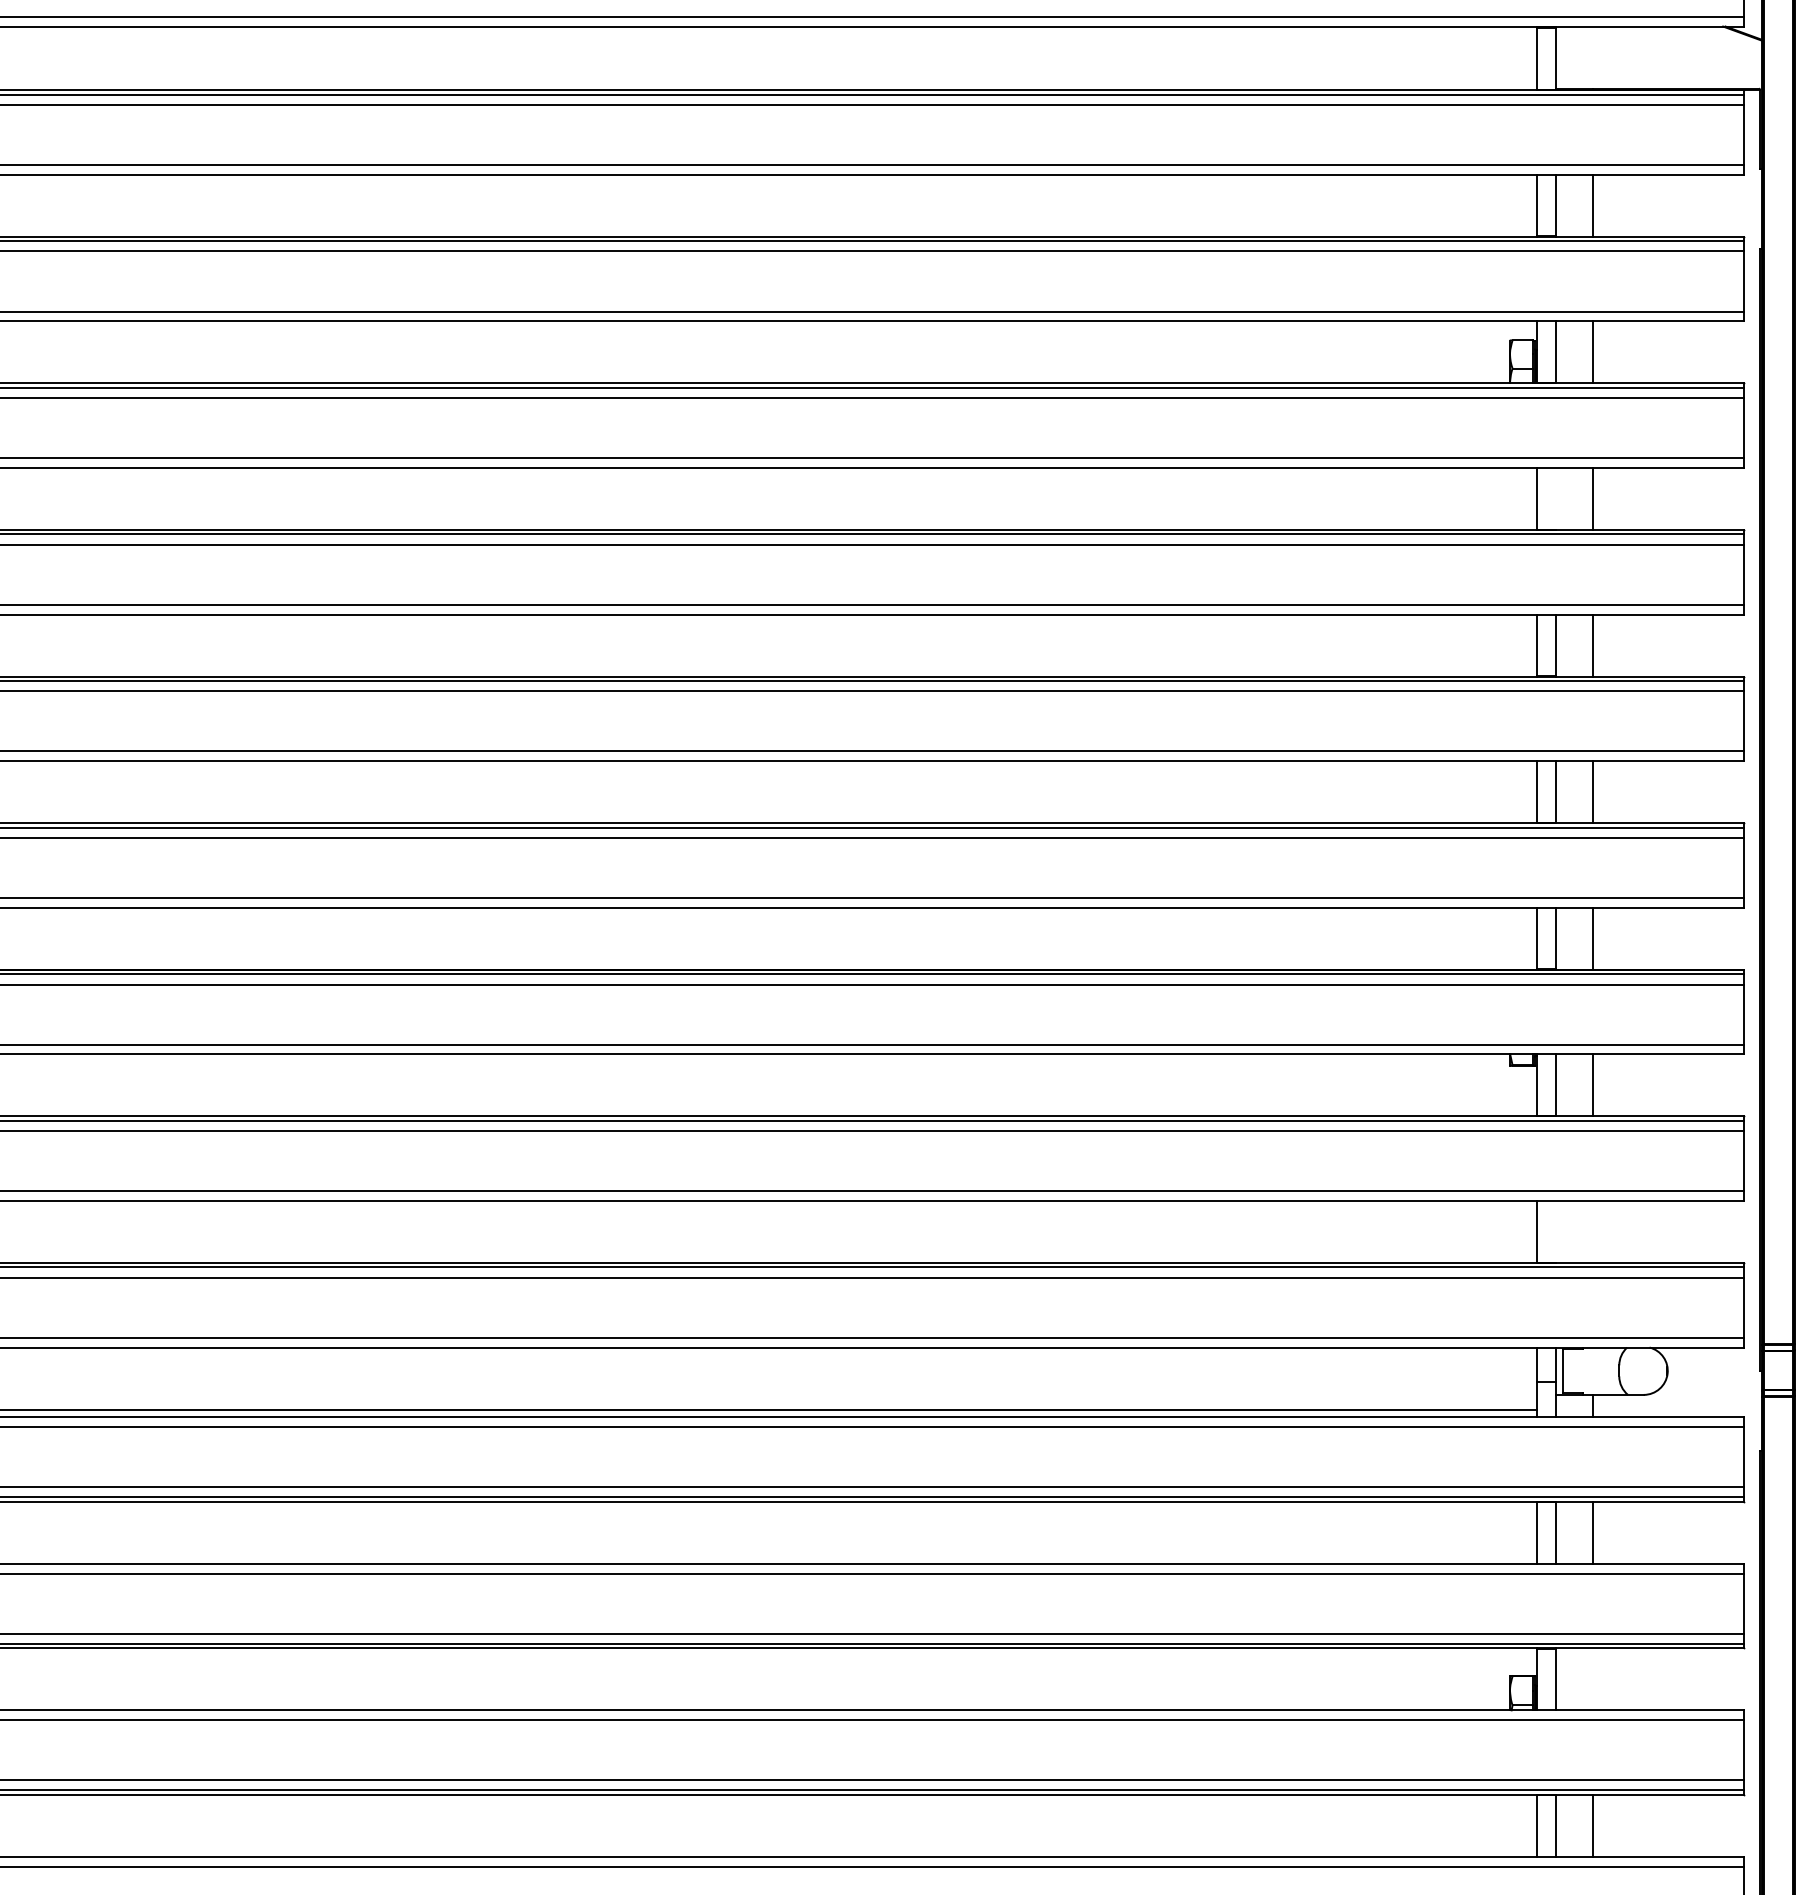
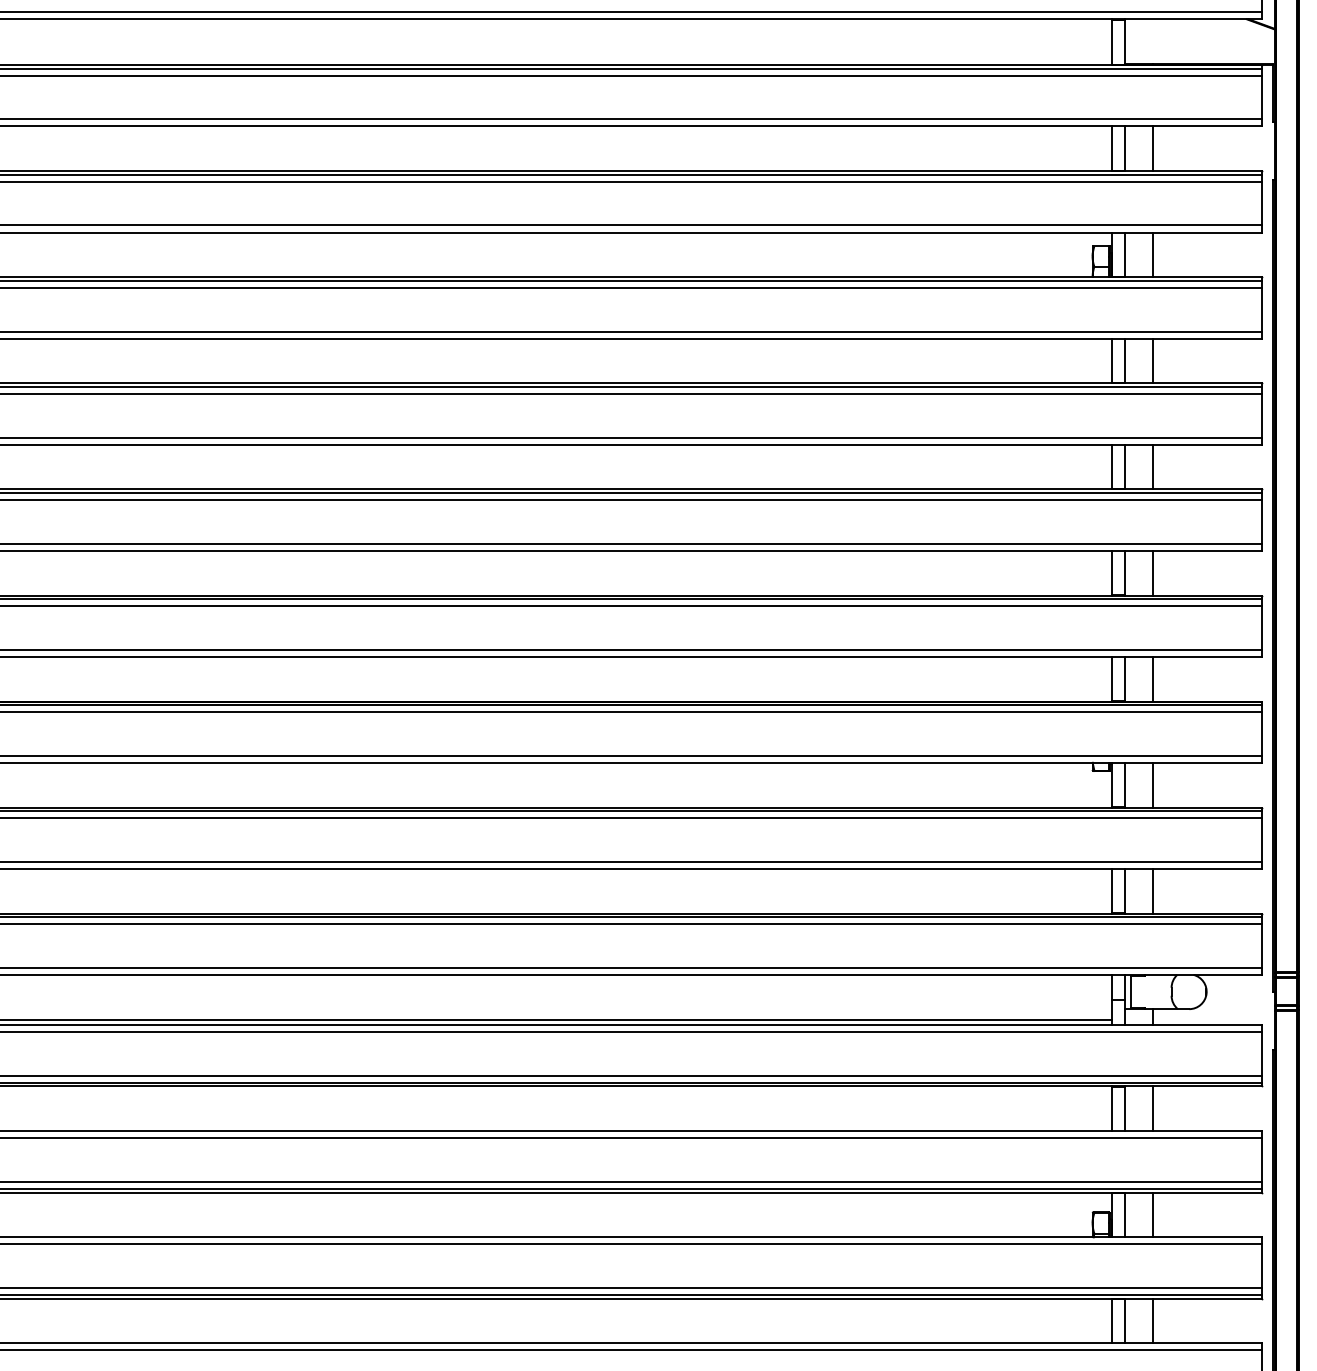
line: (1555, 498) -> (1125, 360), added
line: (1555, 1231) -> (1125, 890), added
line: (1593, 1231) -> (1152, 890), added
line: (1593, 1679) -> (1152, 1215), added

